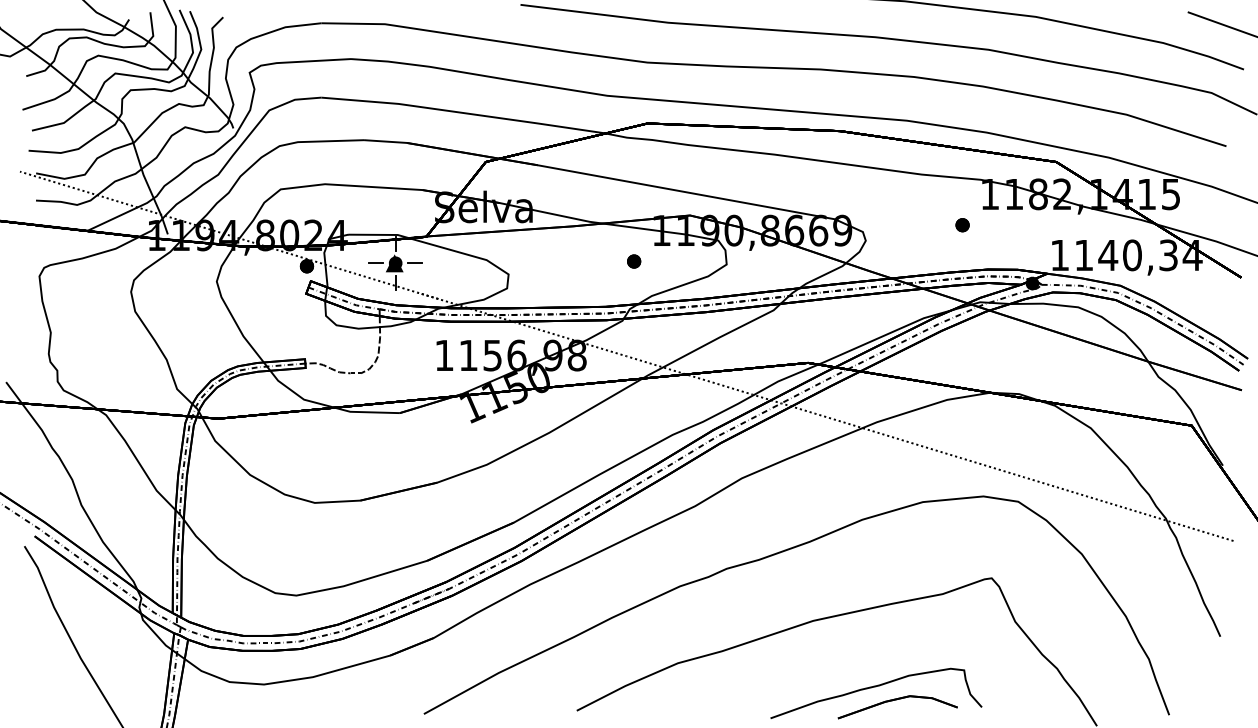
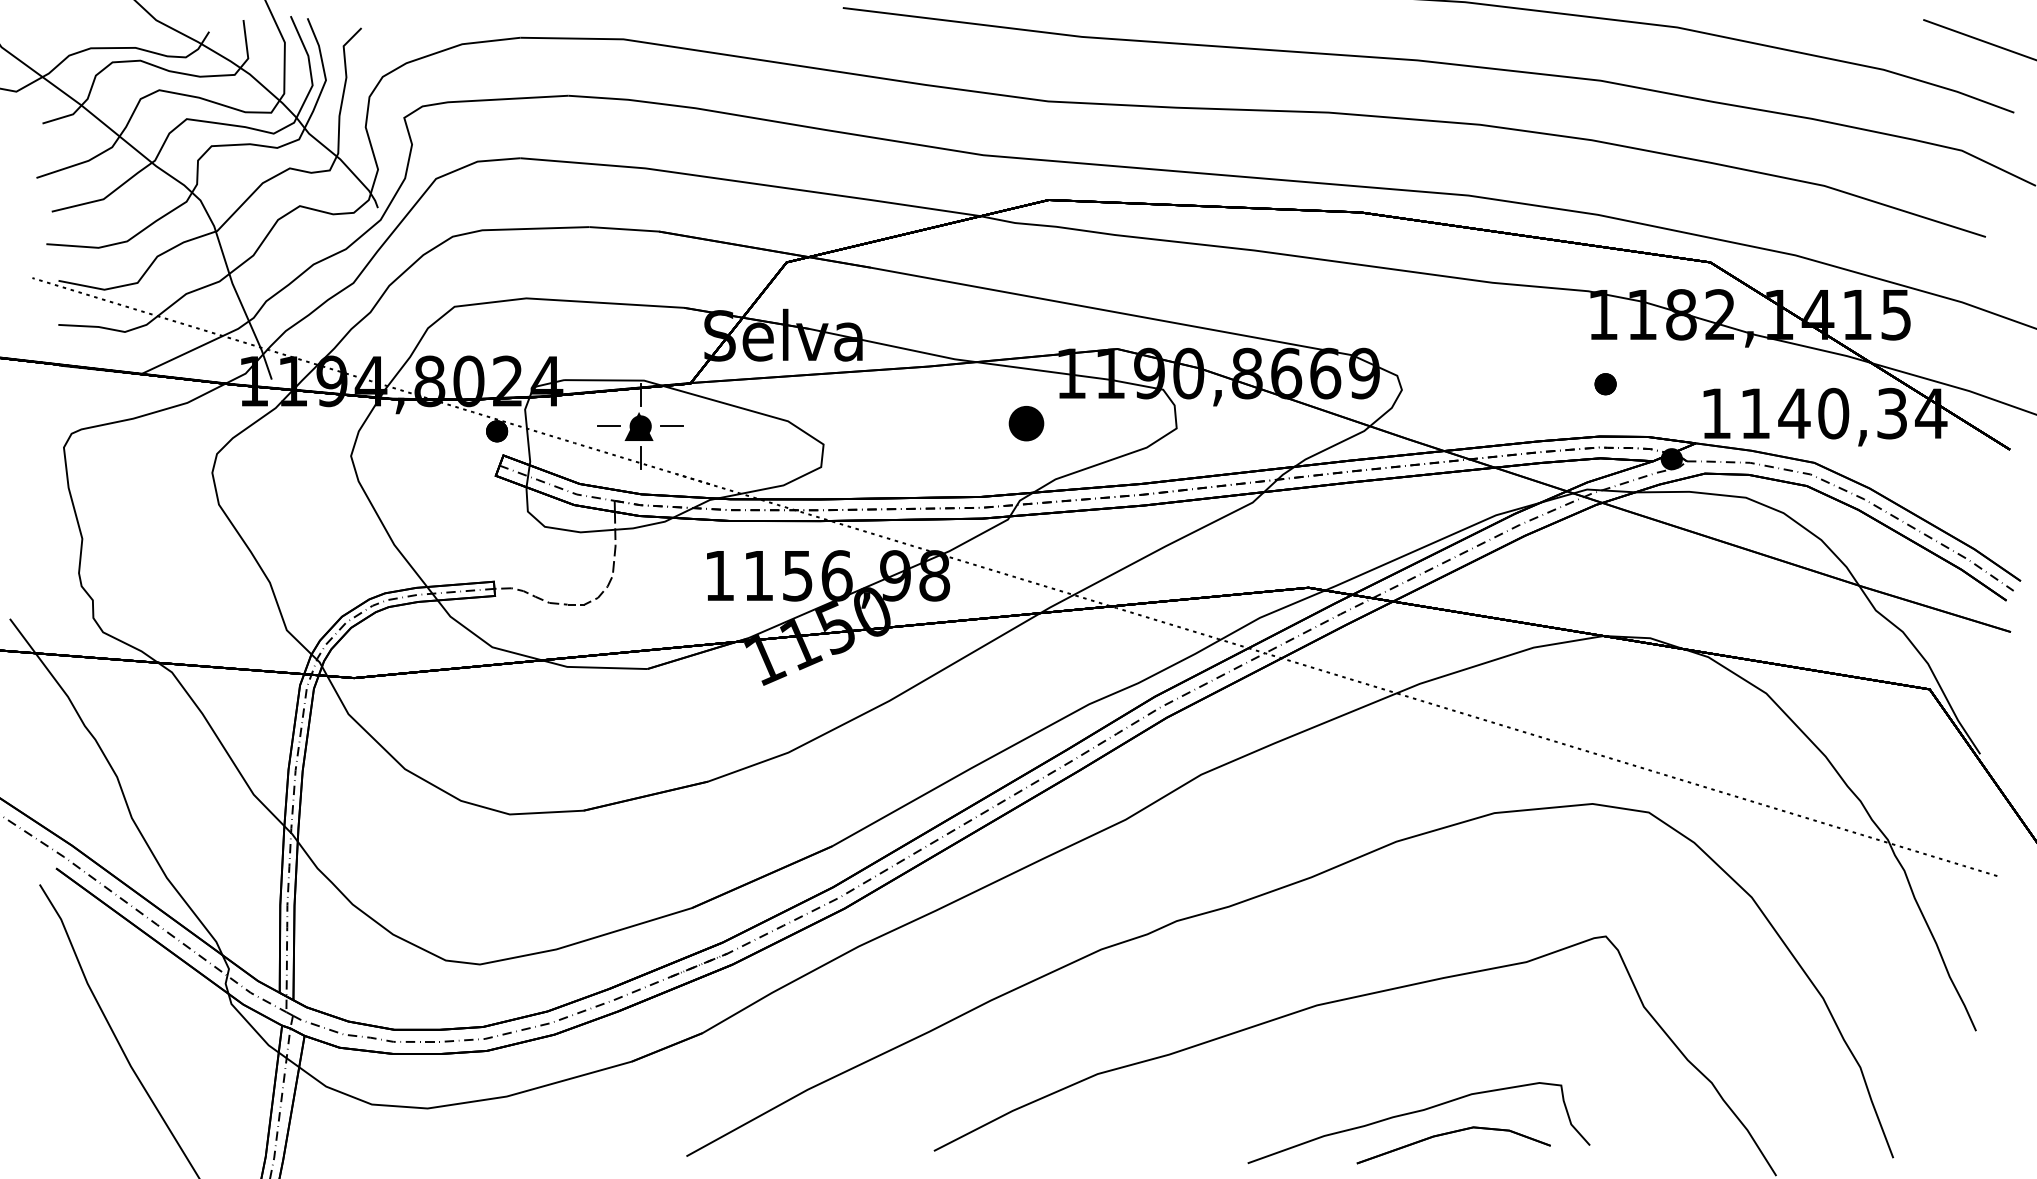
part: (962, 225) -> (1605, 384), moved
part: (634, 261) -> (1027, 423), size x1.6

